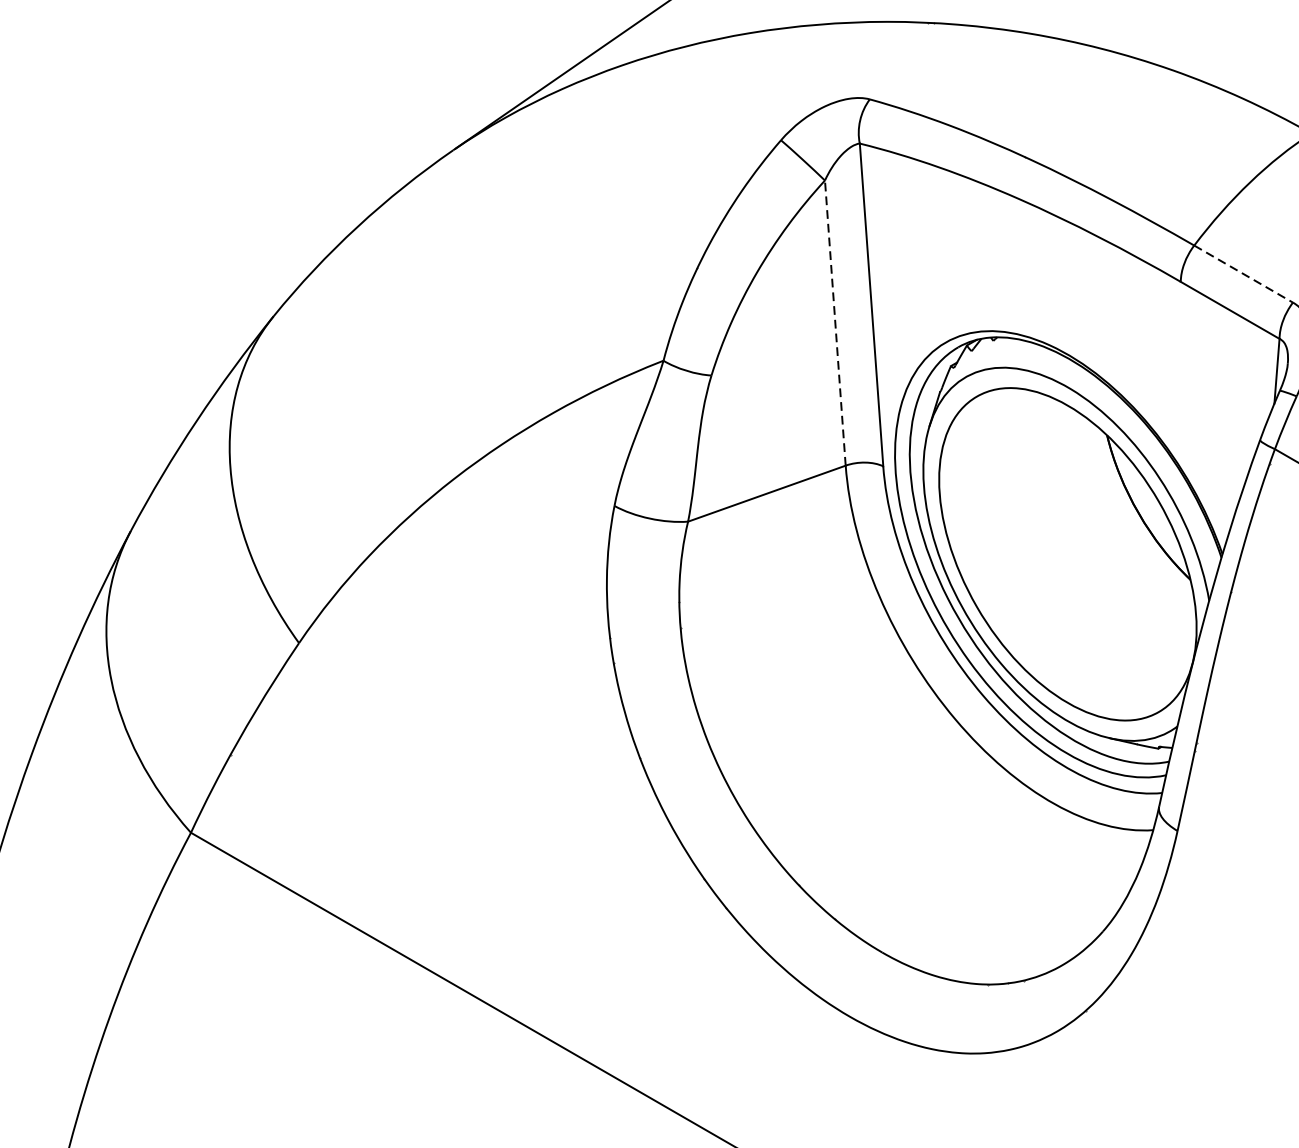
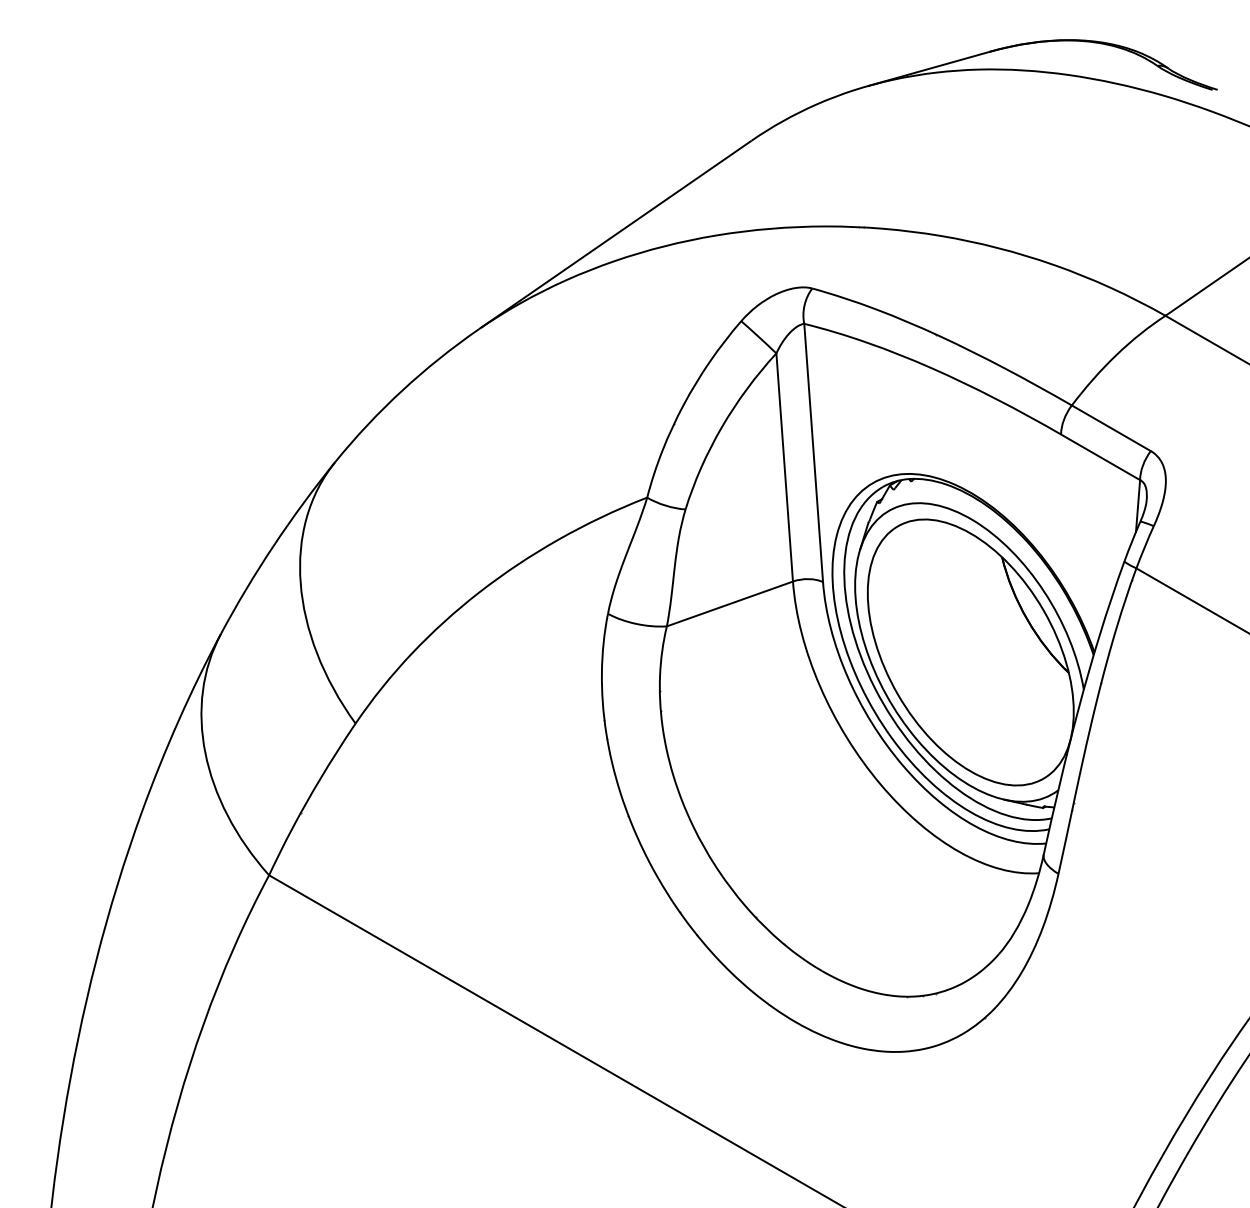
line: (1243, 274) -> (1111, 428), dashed -> solid
line: (835, 323) -> (784, 467), dashed -> solid

